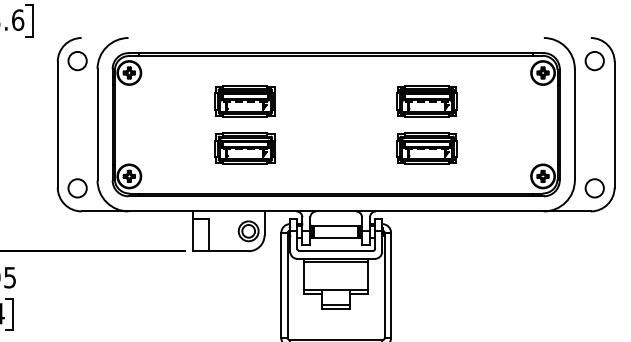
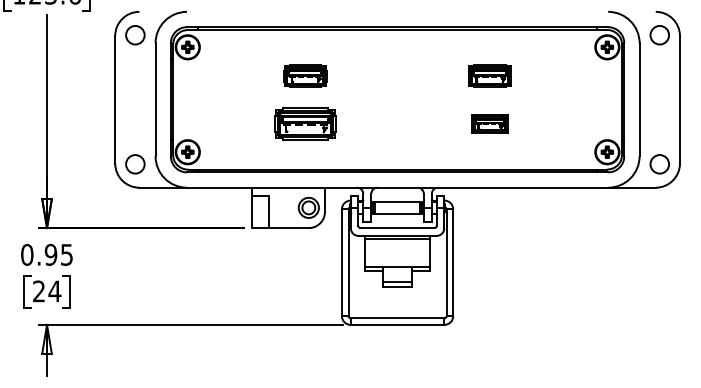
part: (245, 101) -> (305, 76), size x0.7
part: (426, 101) -> (489, 76), size x0.7
part: (426, 148) -> (489, 123), size x0.6

